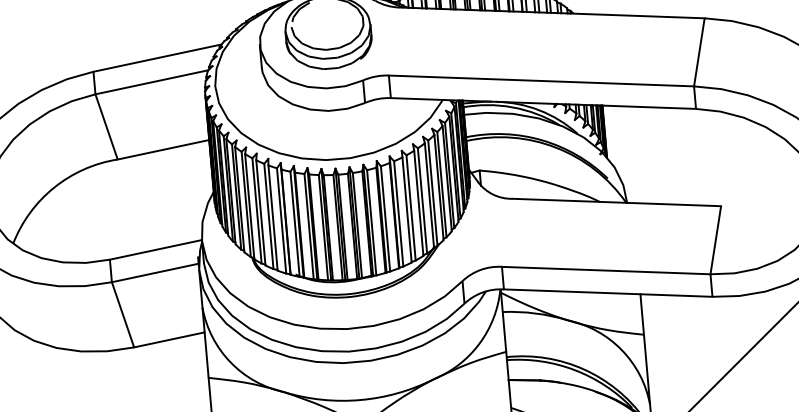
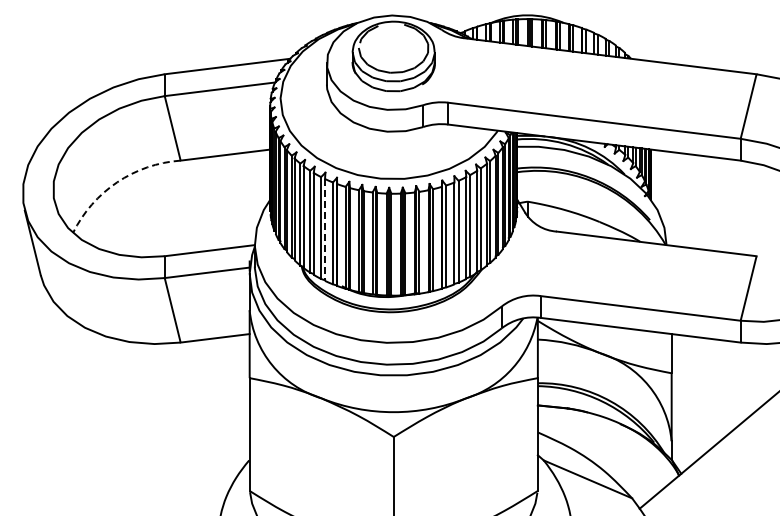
arc: (54, 187) -> (117, 182), solid -> dashed
line: (273, 217) -> (325, 229), solid -> dashed

